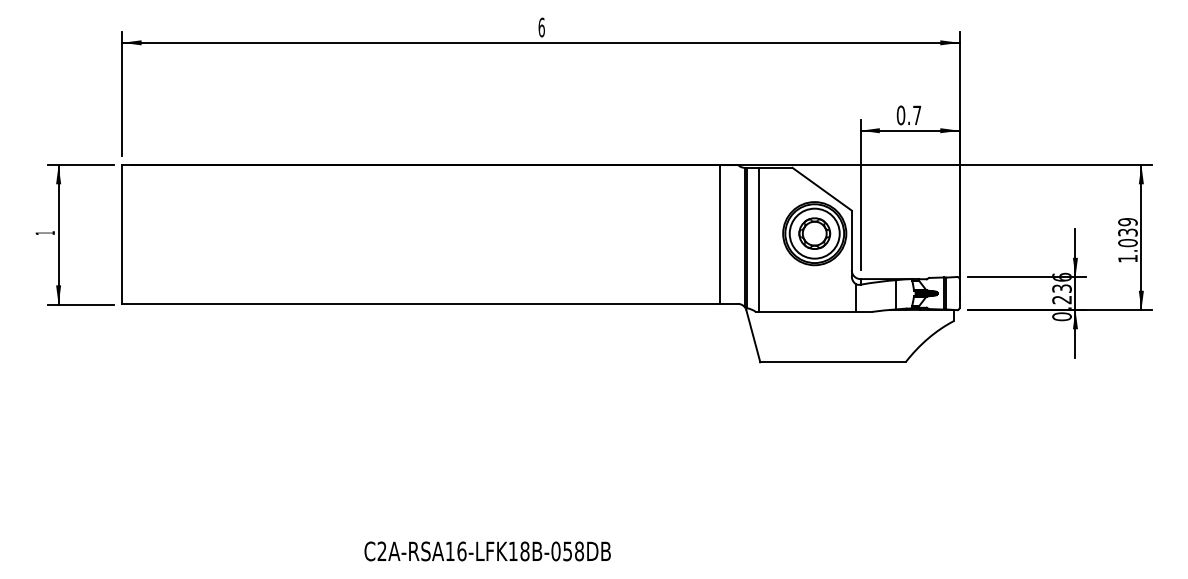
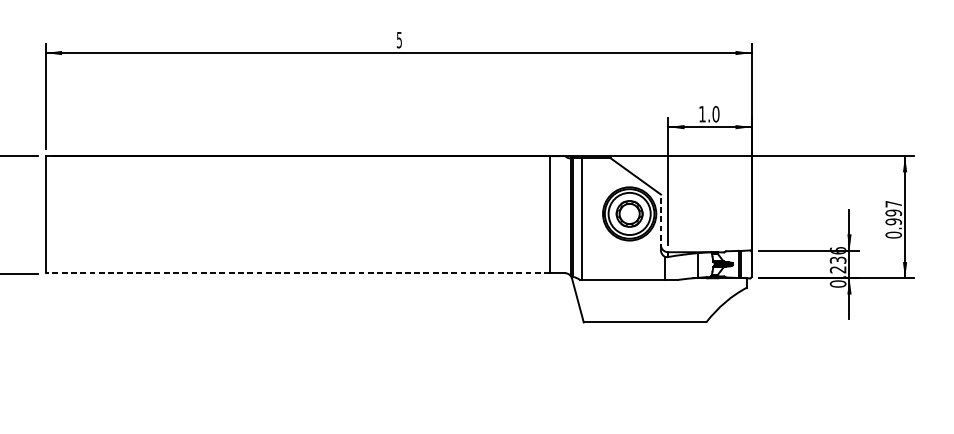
text: (541, 27) -> (399, 40), 6 -> 5
text: (908, 115) -> (708, 114), 0.7 -> 1.0
text: (1127, 240) -> (893, 219), 1.039 -> 0.997
line: (851, 243) -> (660, 222), solid -> dashed
line: (421, 303) -> (298, 272), solid -> dashed

